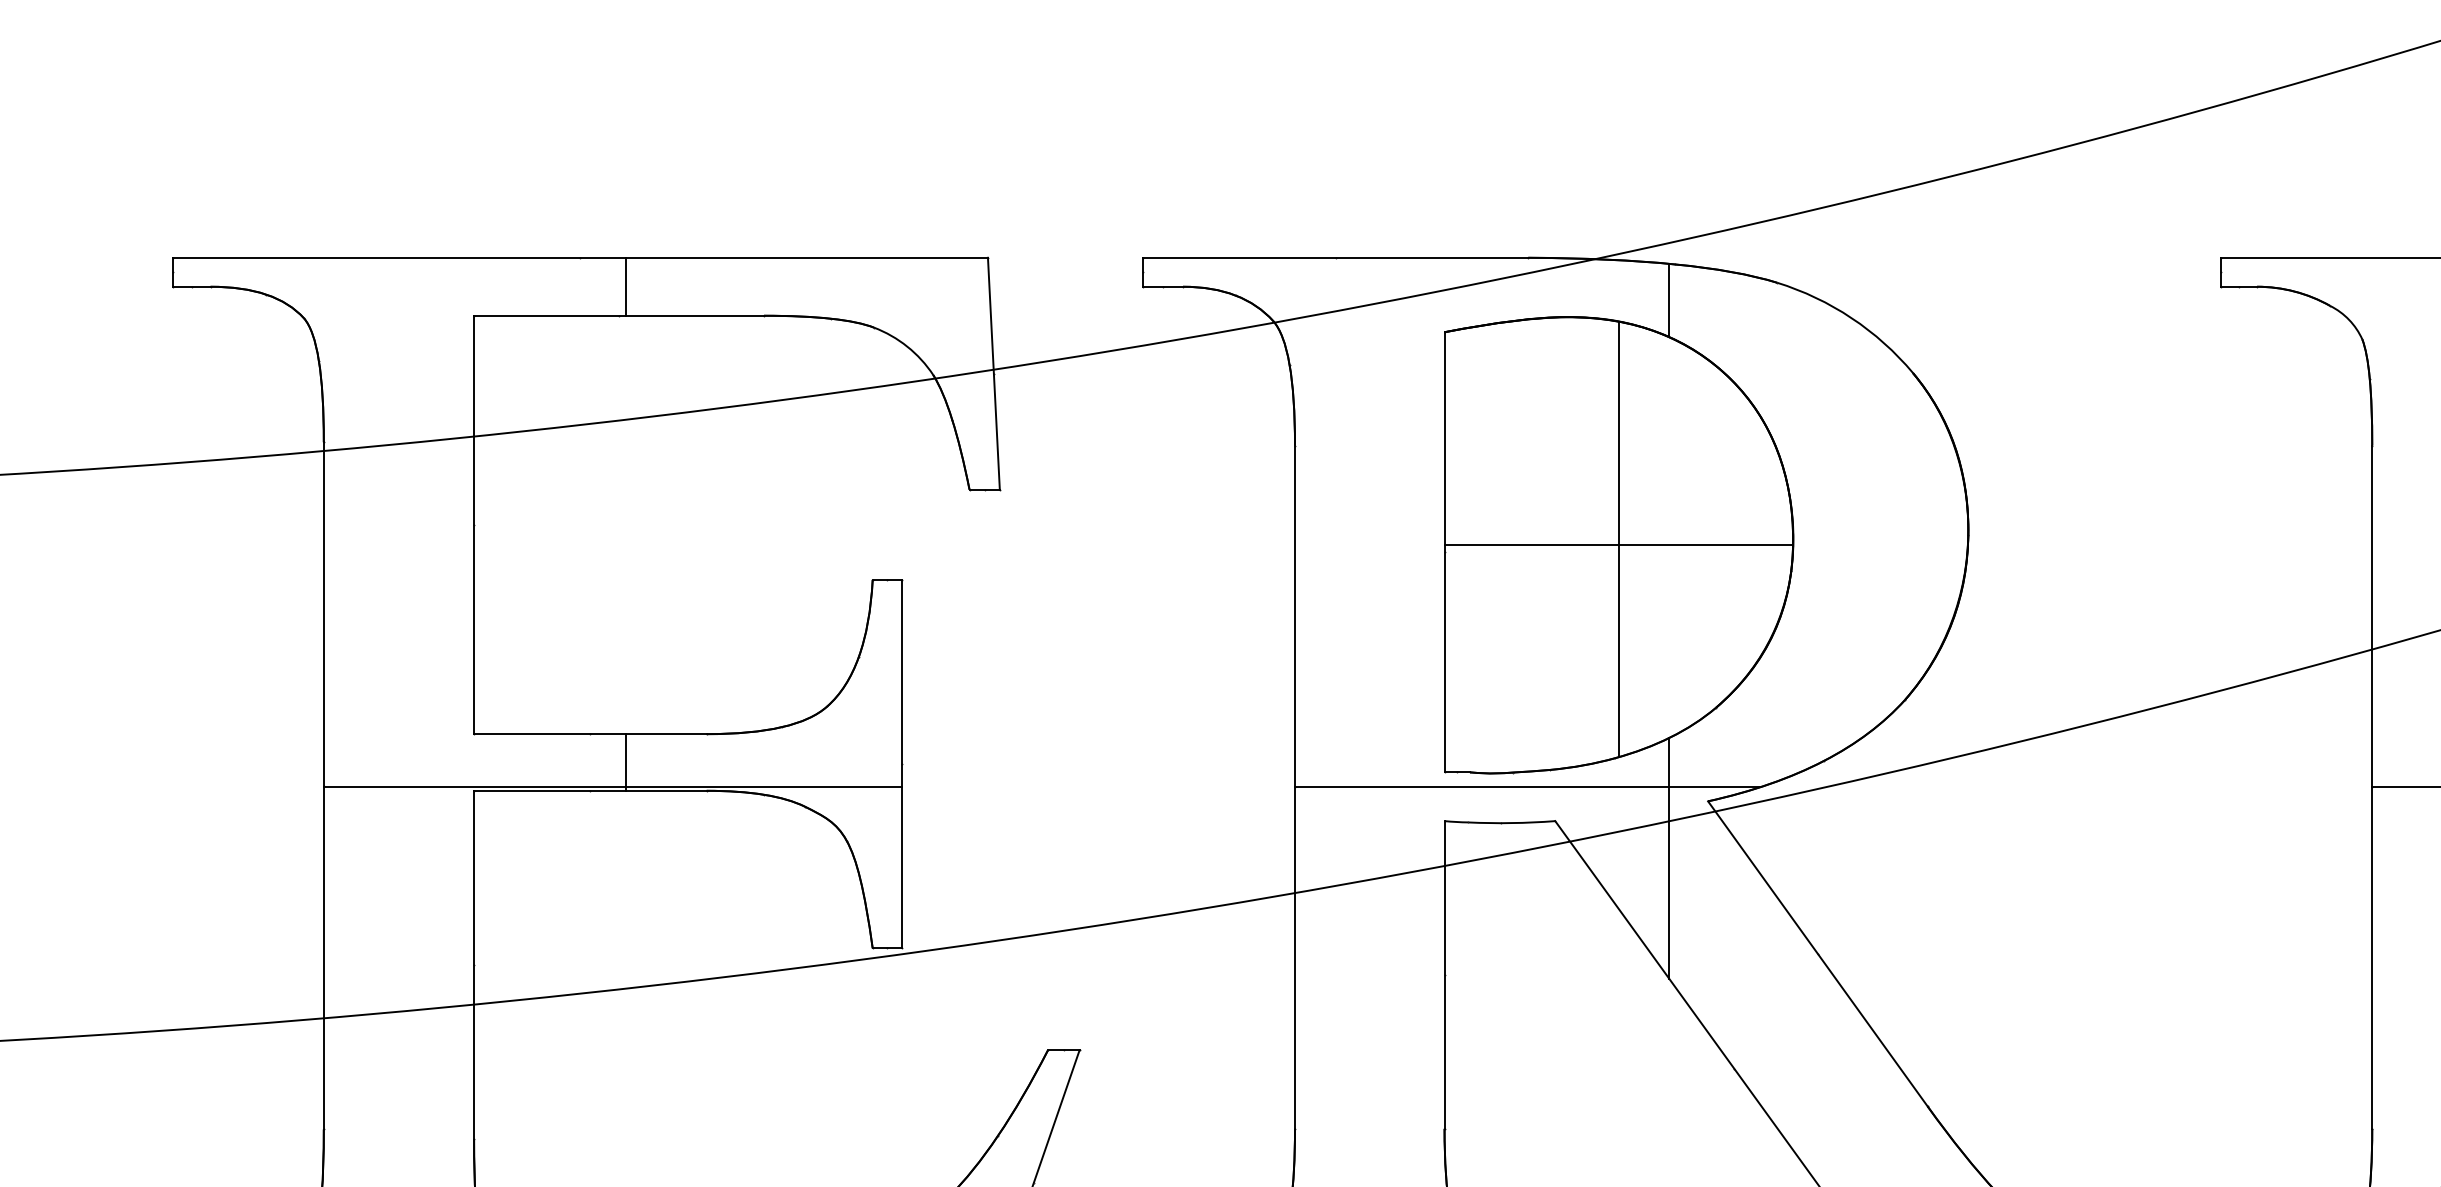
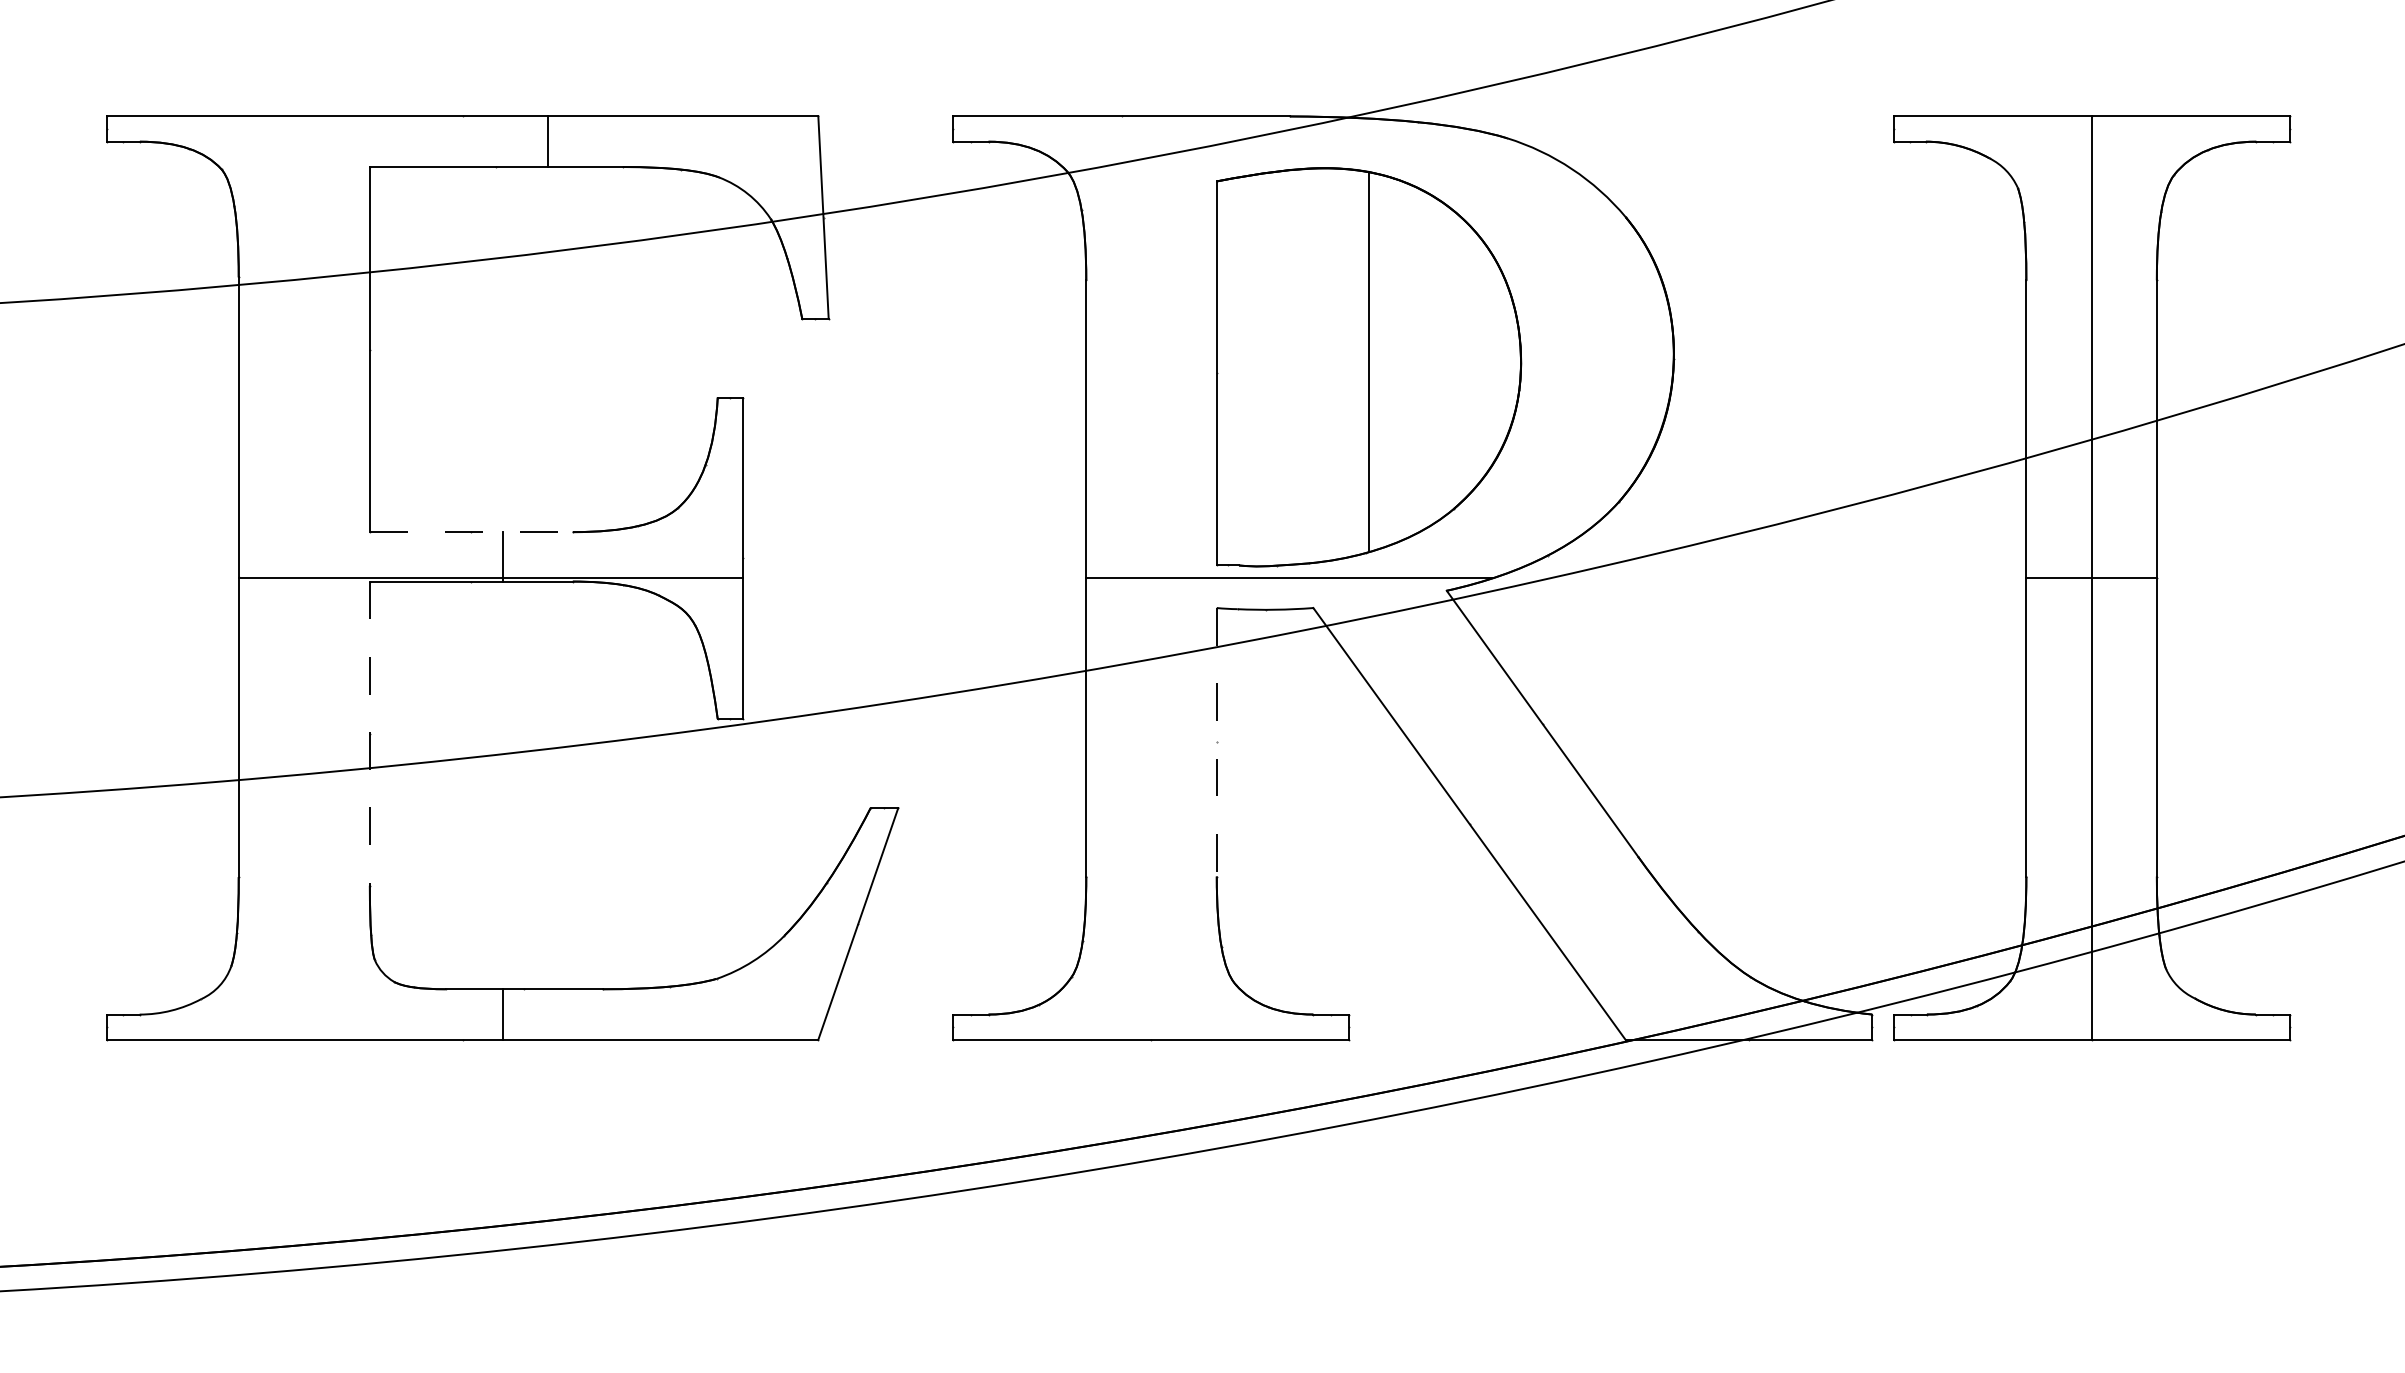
line: (626, 286) -> (547, 141), moved
line: (1668, 300) -> (1412, 153), removed
line: (1618, 545) -> (1368, 367), removed
line: (590, 734) -> (471, 532), solid -> dashed
line: (1668, 858) -> (1412, 640), removed
line: (473, 966) -> (369, 734), solid -> dashed
line: (1444, 975) -> (1216, 742), solid -> dashed

